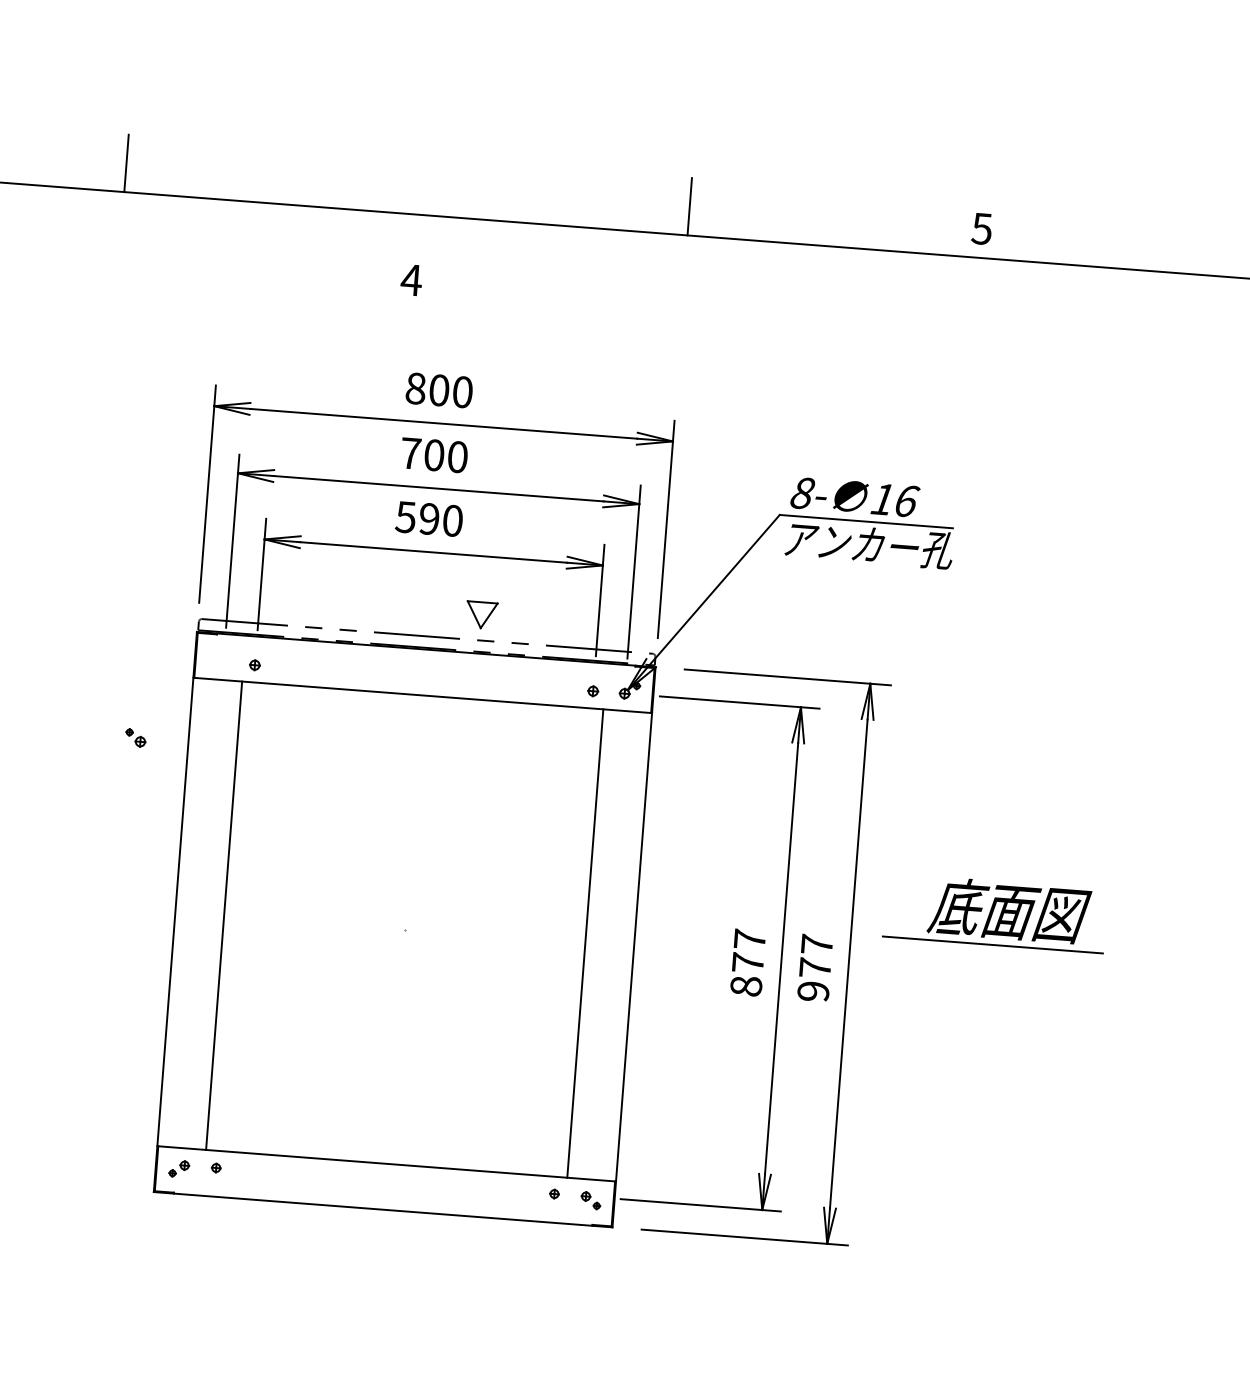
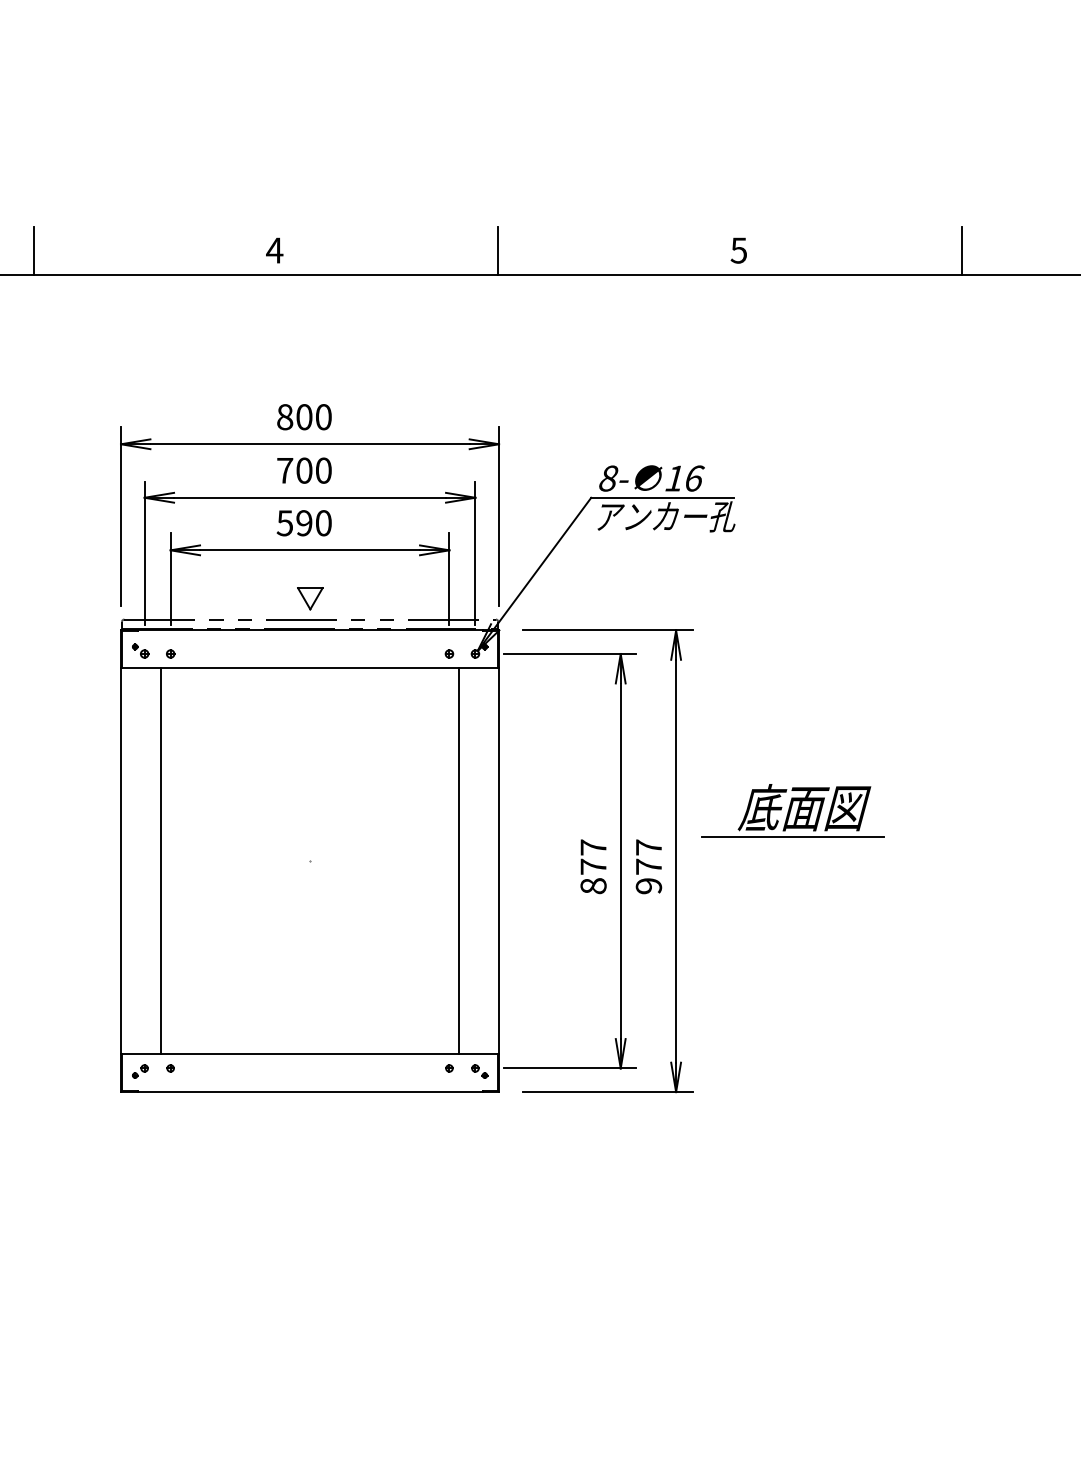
text: (411, 280) -> (274, 250), moved
part: (481, 614) -> (310, 598), moved
part: (135, 737) -> (140, 650), moved

